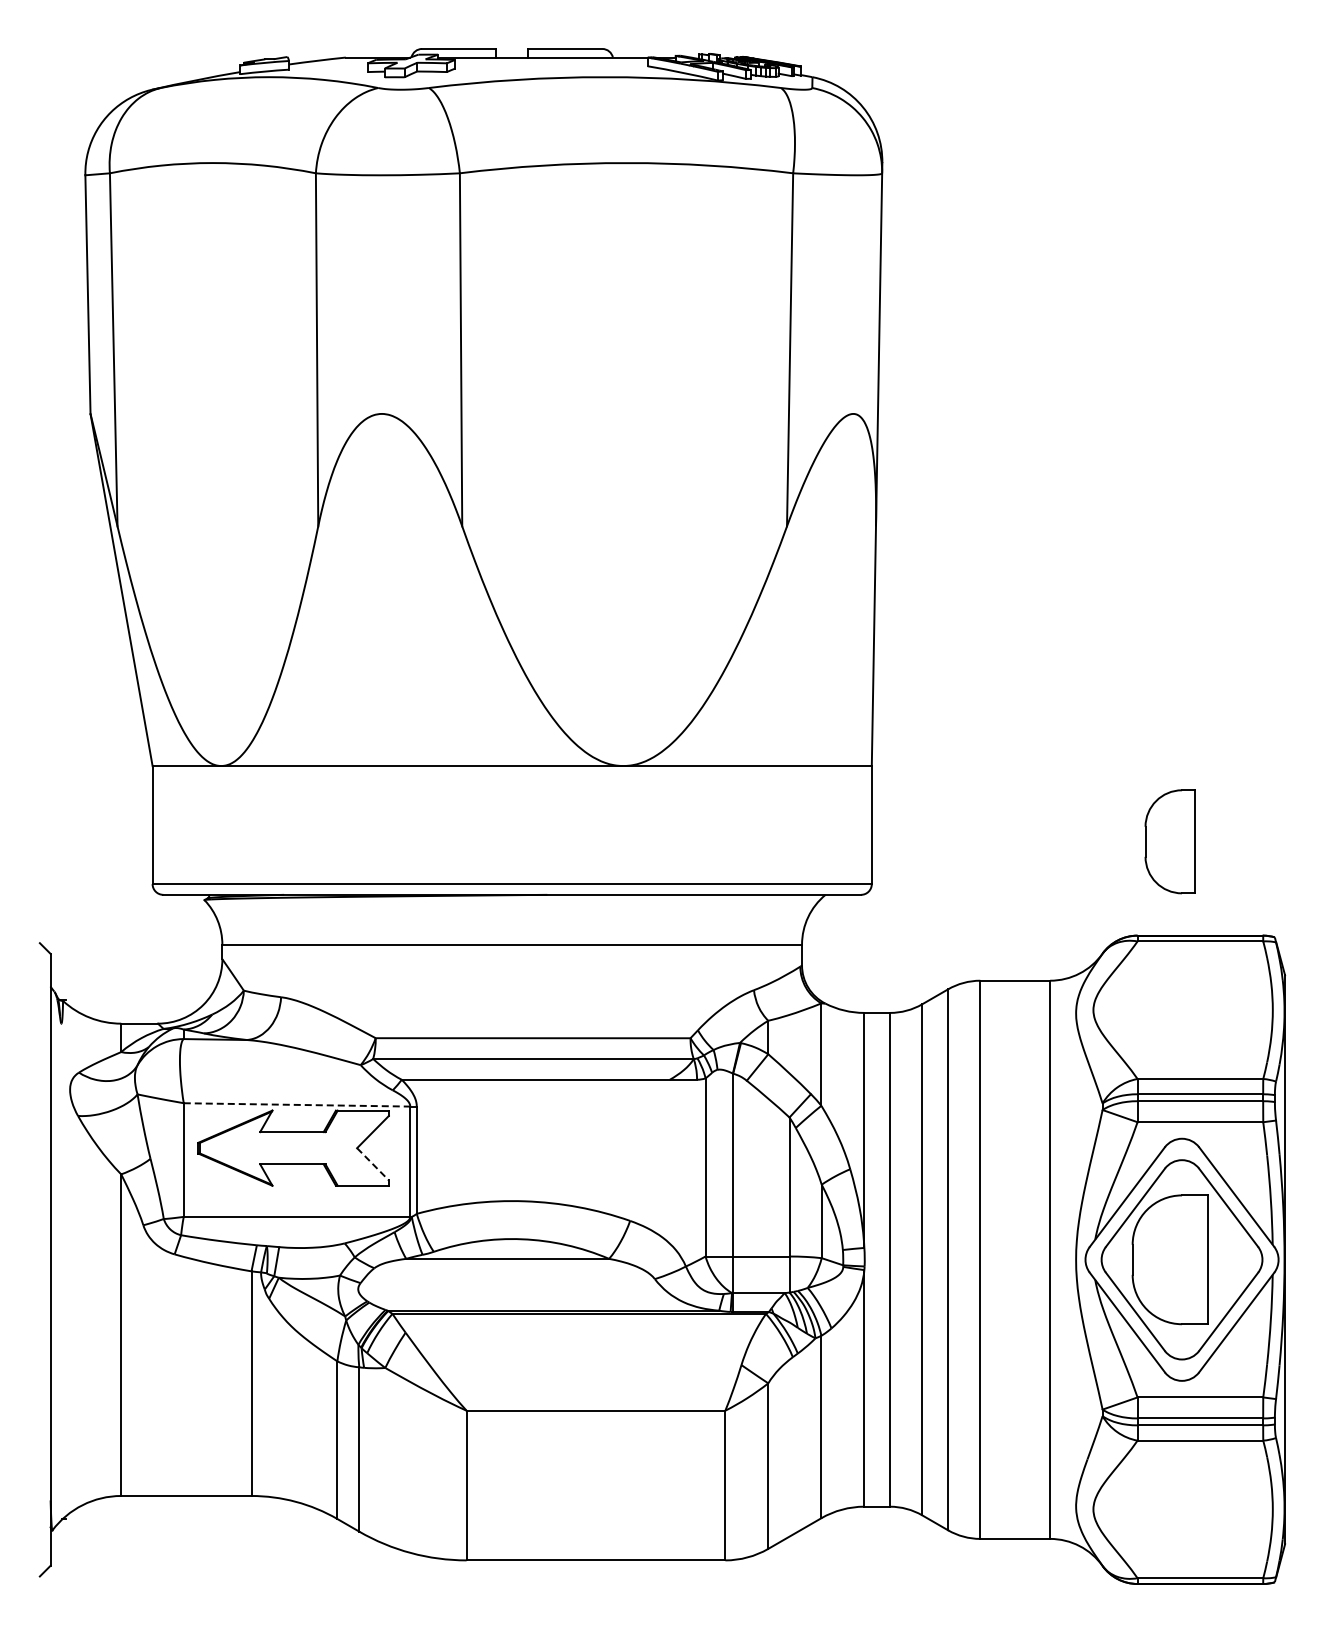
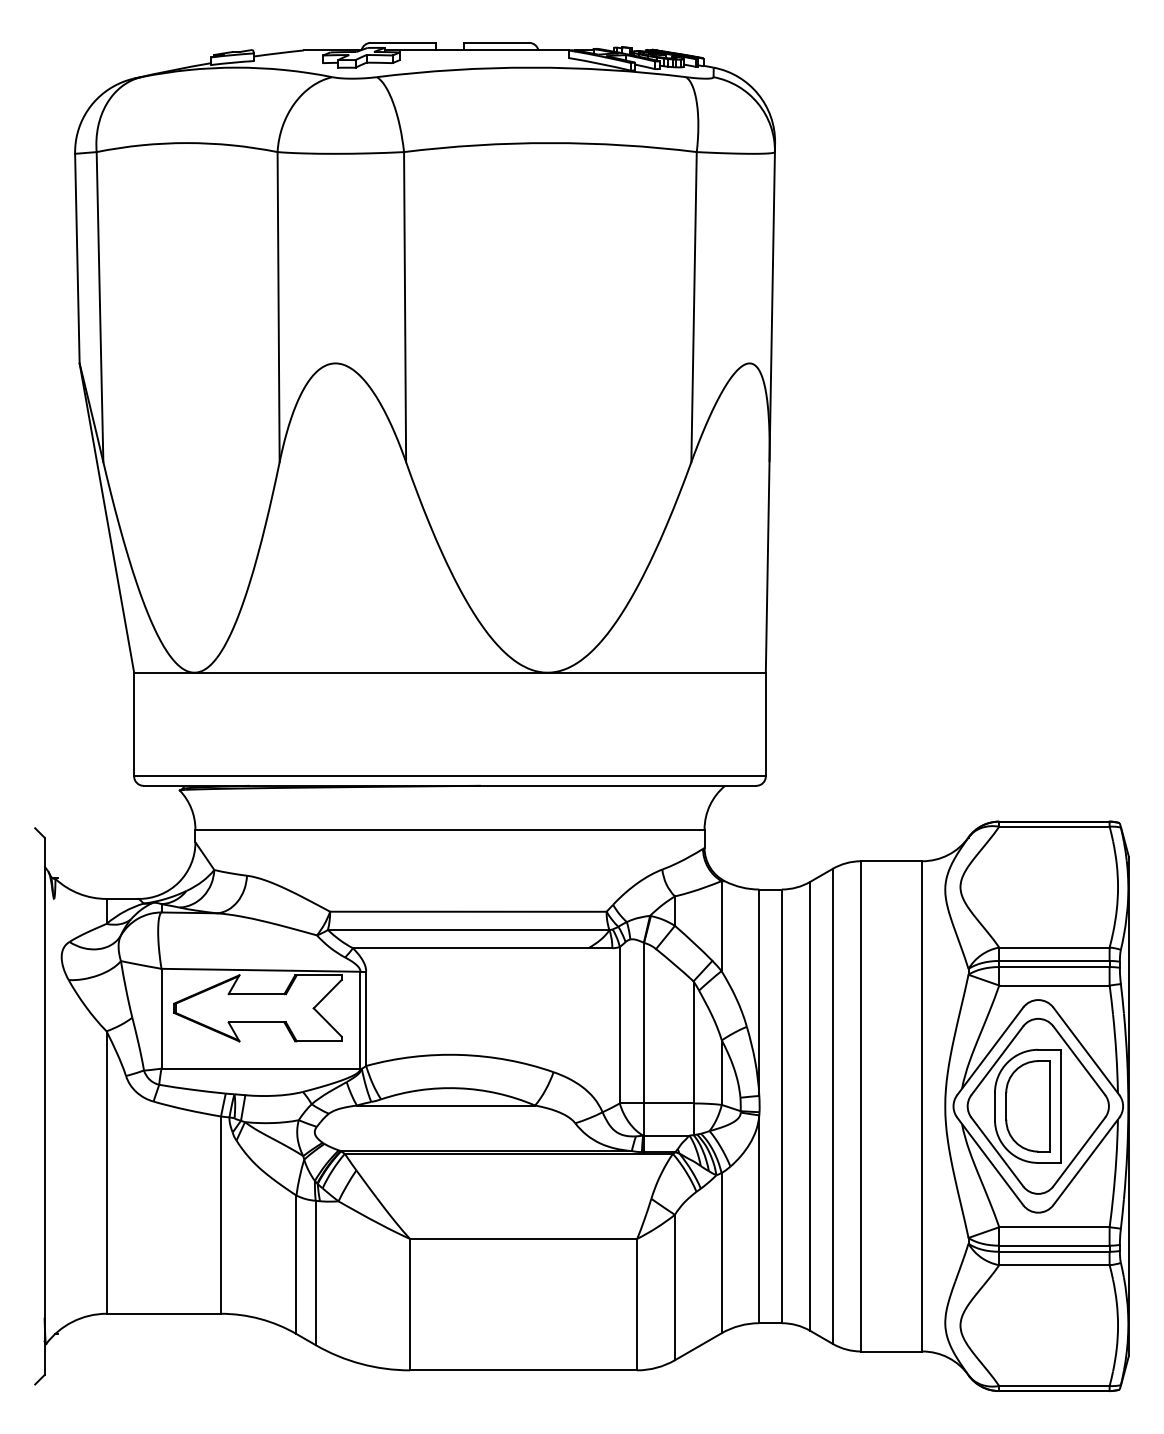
part: (1169, 841) -> (1027, 1106), moved
line: (297, 1104) -> (261, 969), dashed -> solid
line: (372, 1164) -> (327, 1022), dashed -> solid

